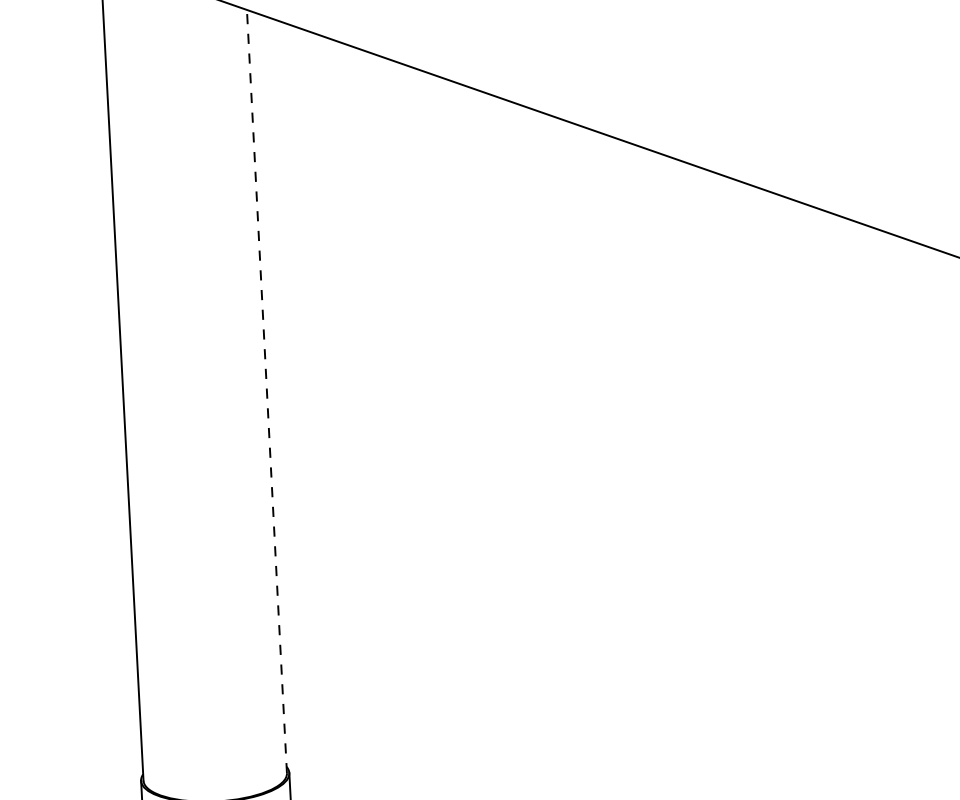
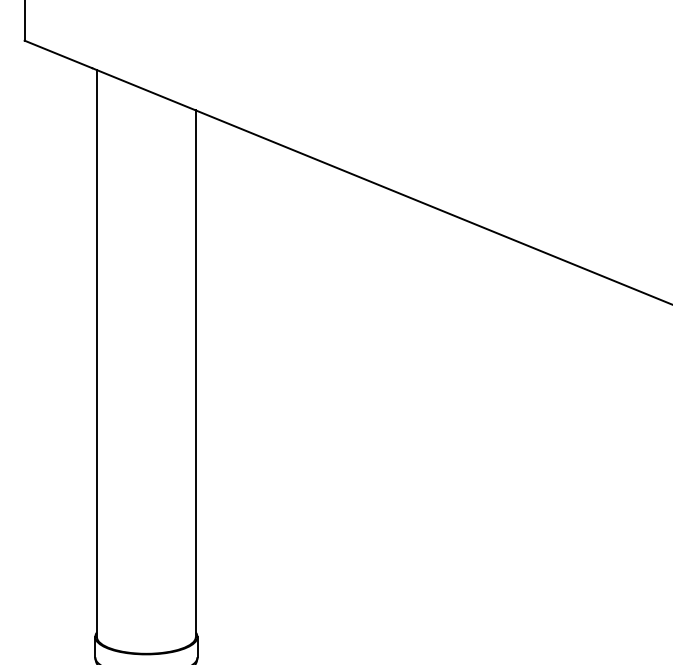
line: (266, 391) -> (195, 373), dashed -> solid

